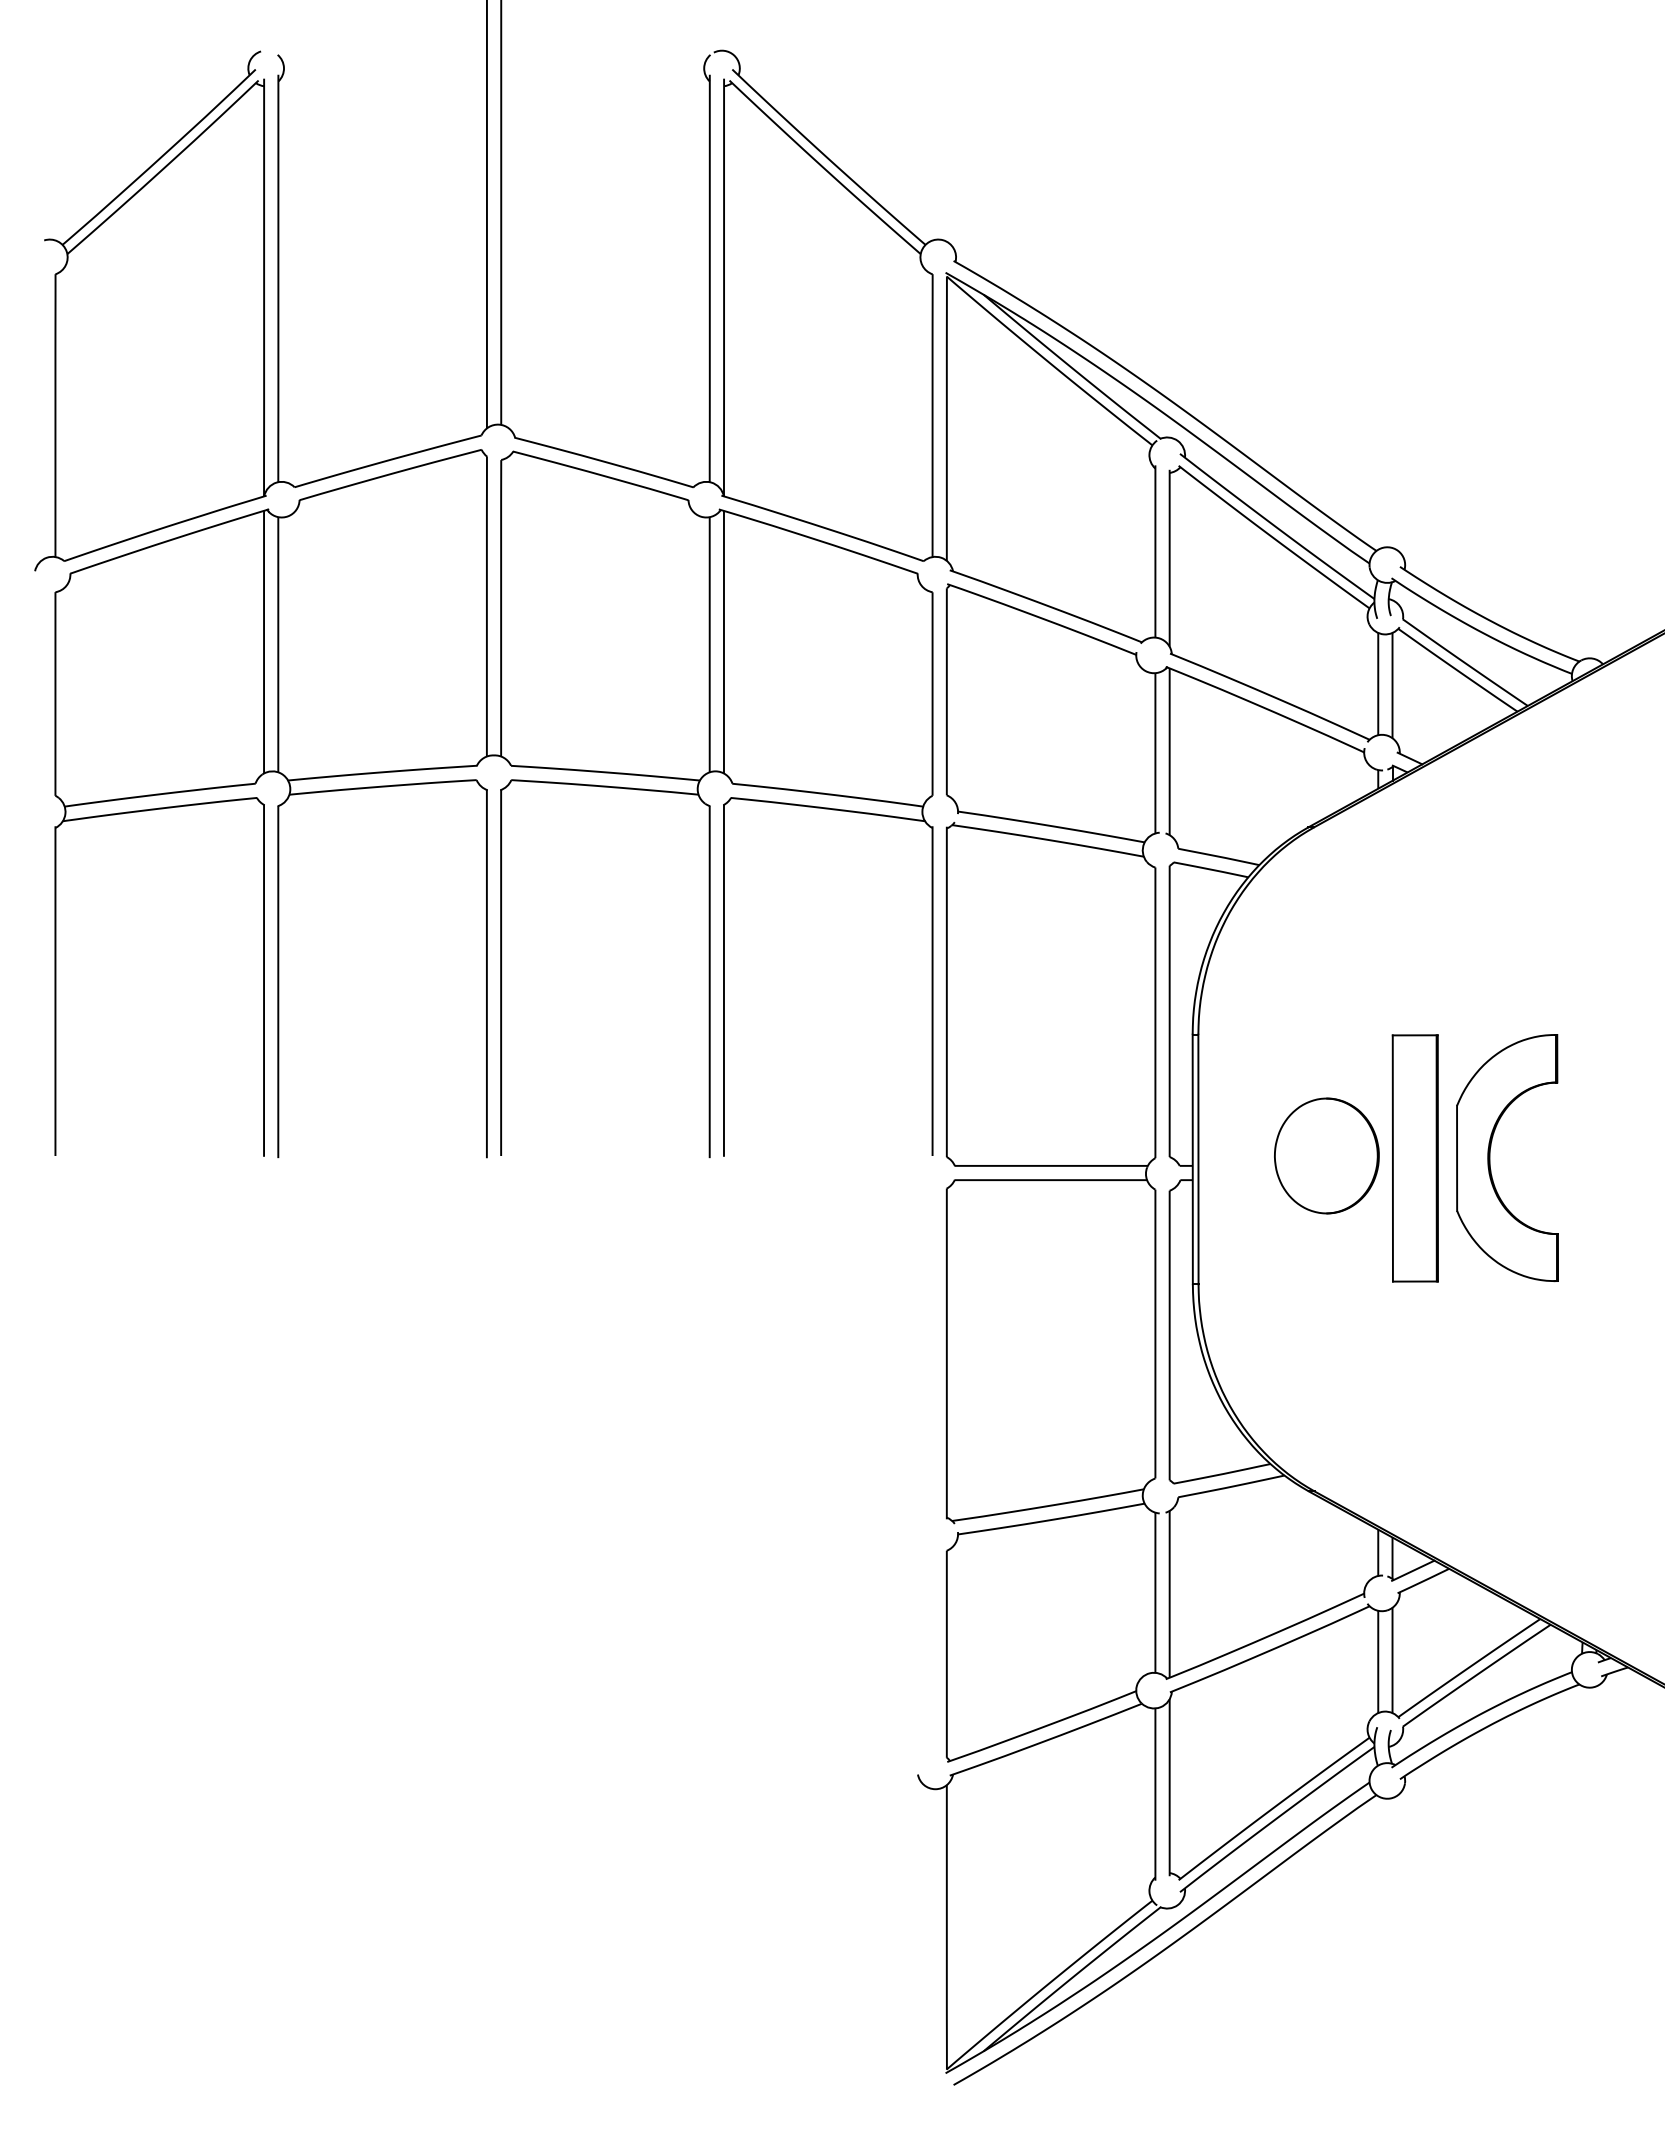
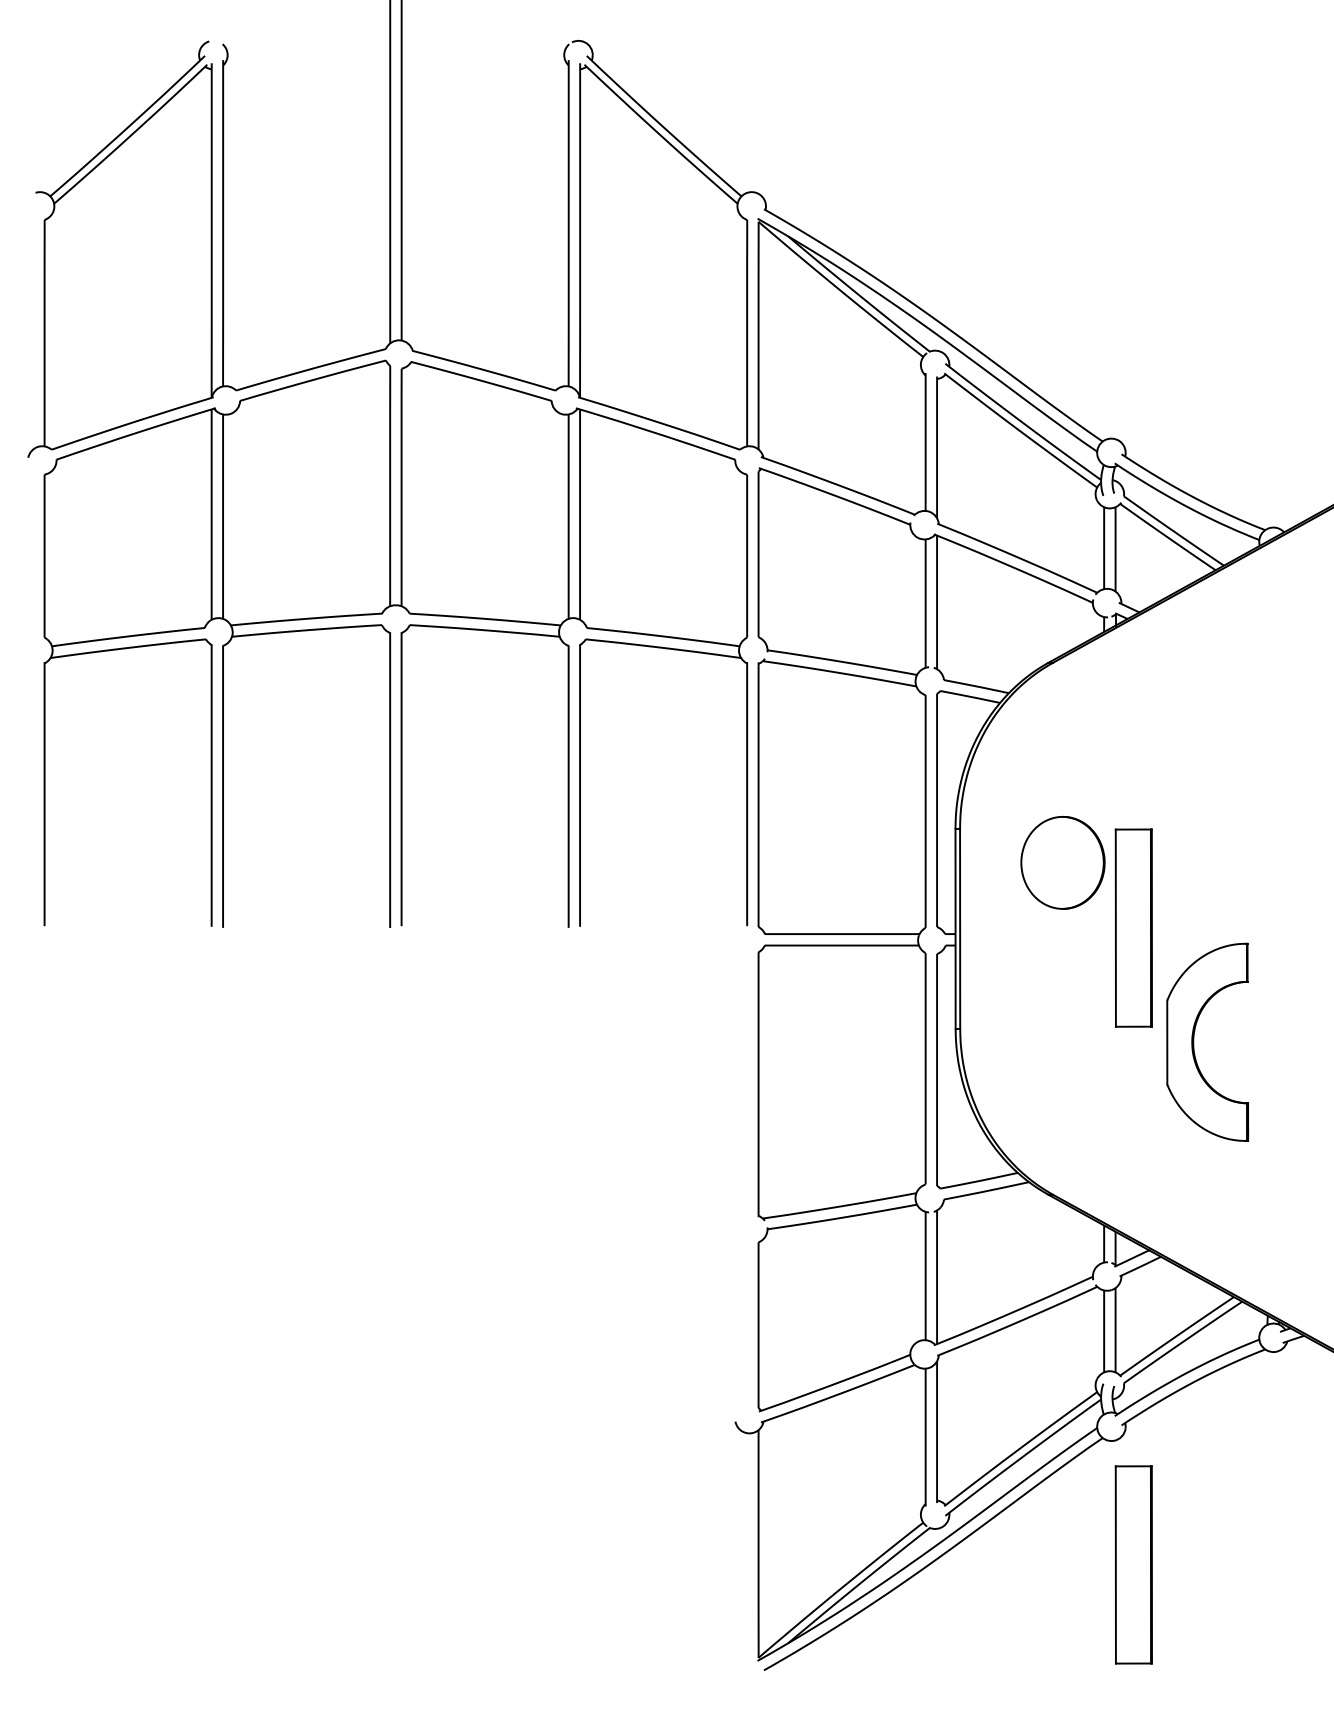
part: (1326, 1155) -> (1062, 862), moved
part: (1490, 1158) -> (1194, 1042), moved
part: (1414, 1953) -> (1133, 1564), added

